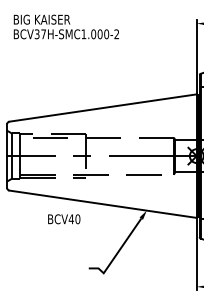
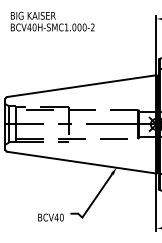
text: (40, 34) -> (32, 27), BCV37H-SMC1.000-2 -> BCV40H-SMC1.000-2
text: (64, 219) -> (51, 217), moved

